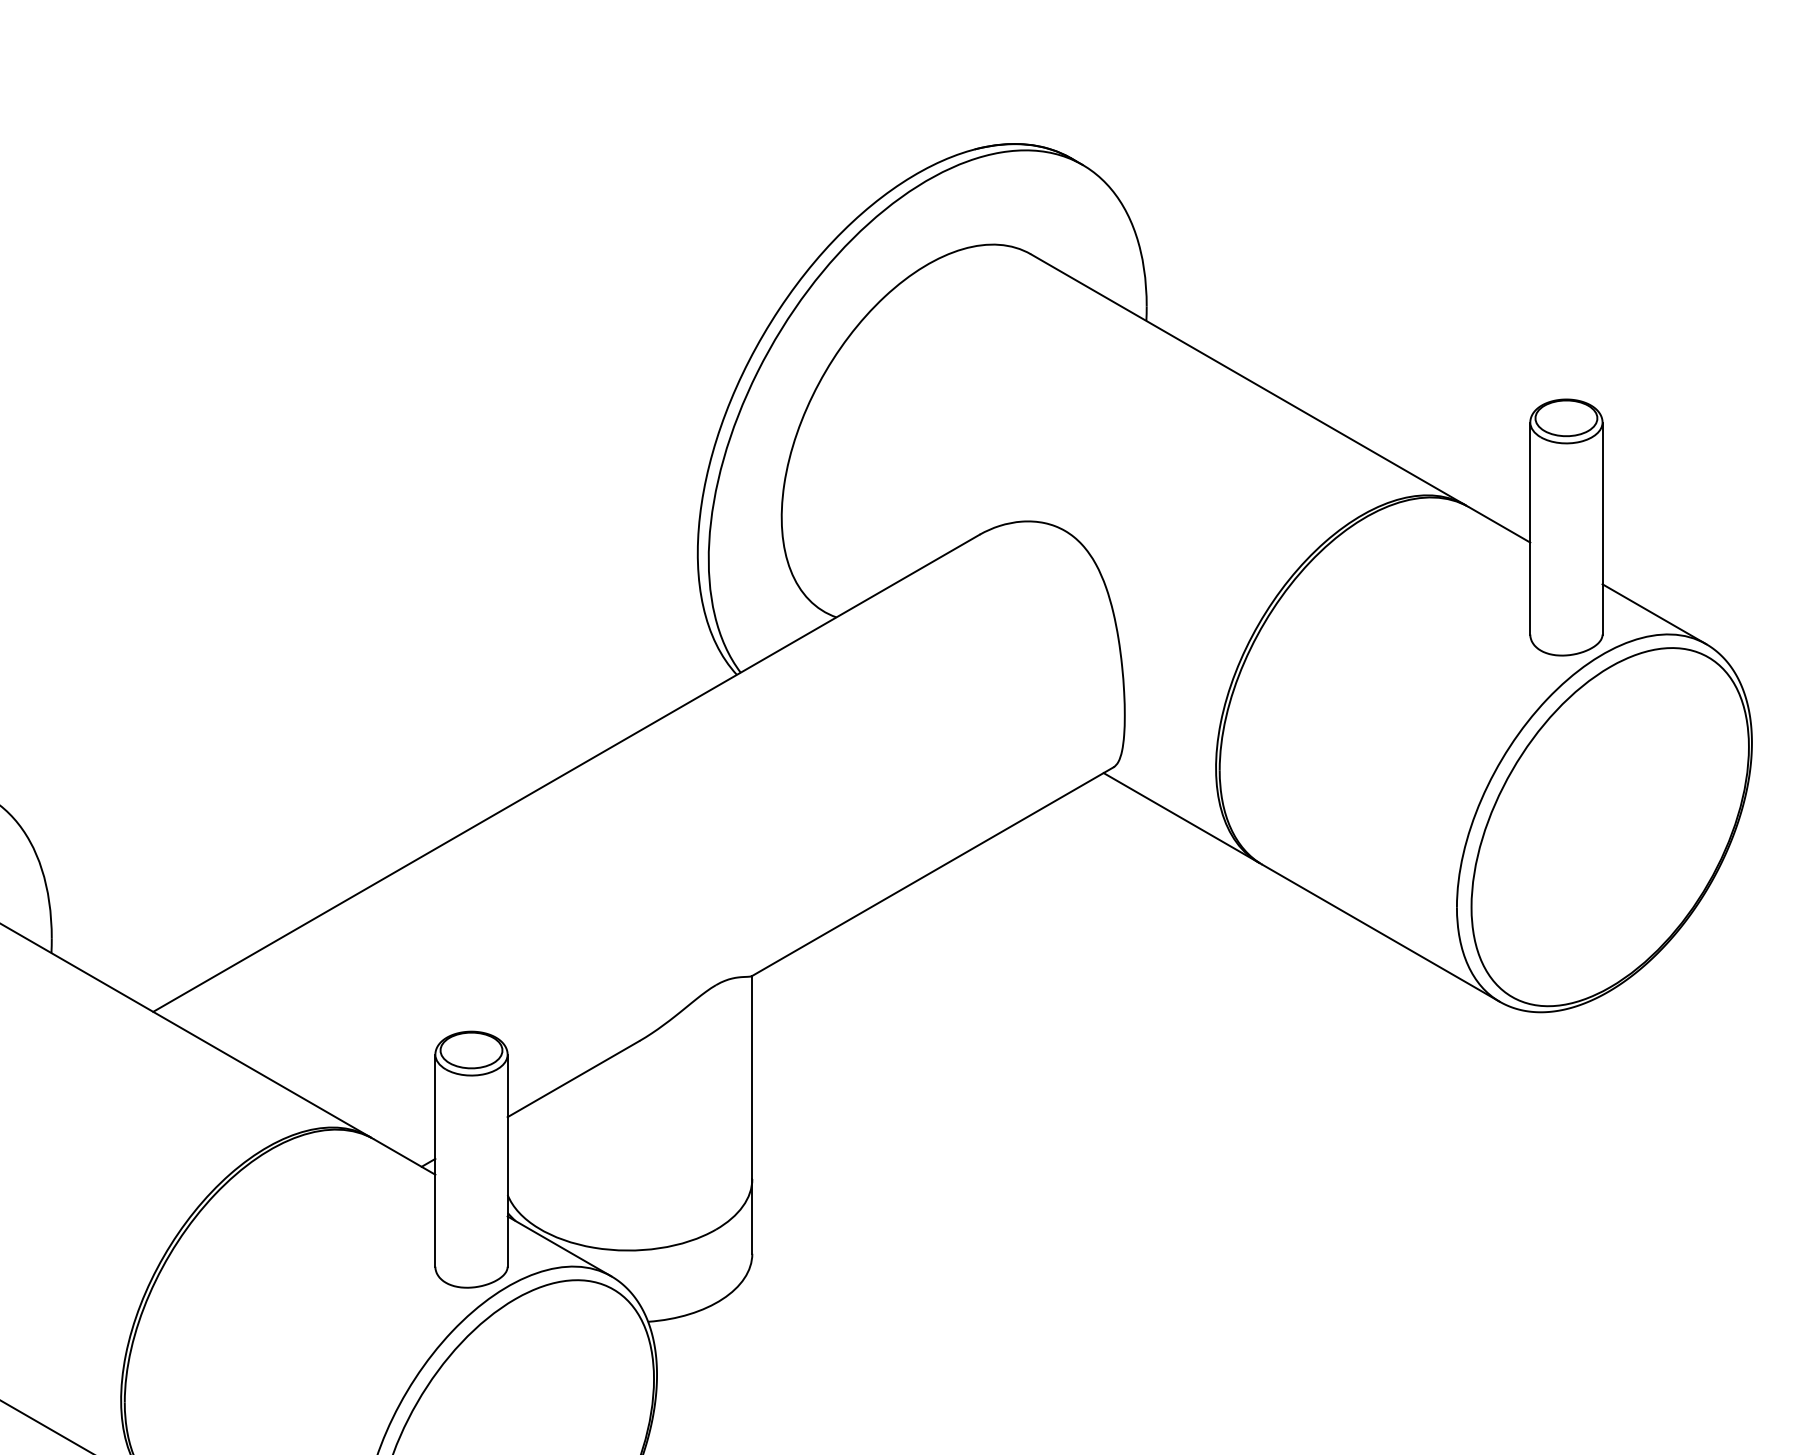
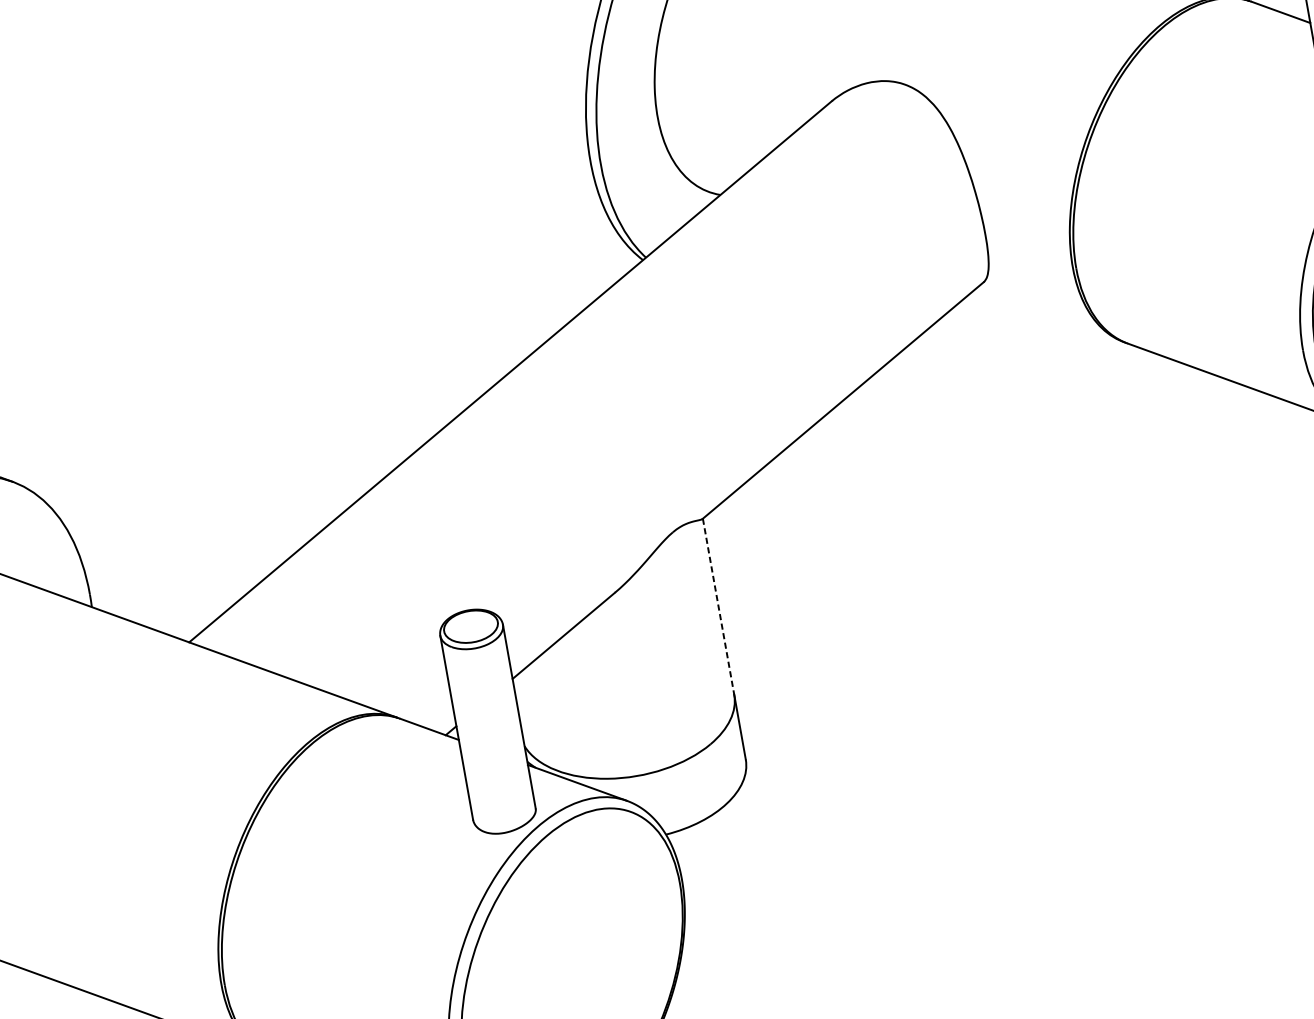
line: (1180, 817) -> (1049, 315), removed
line: (752, 1077) -> (718, 606), solid -> dashed

